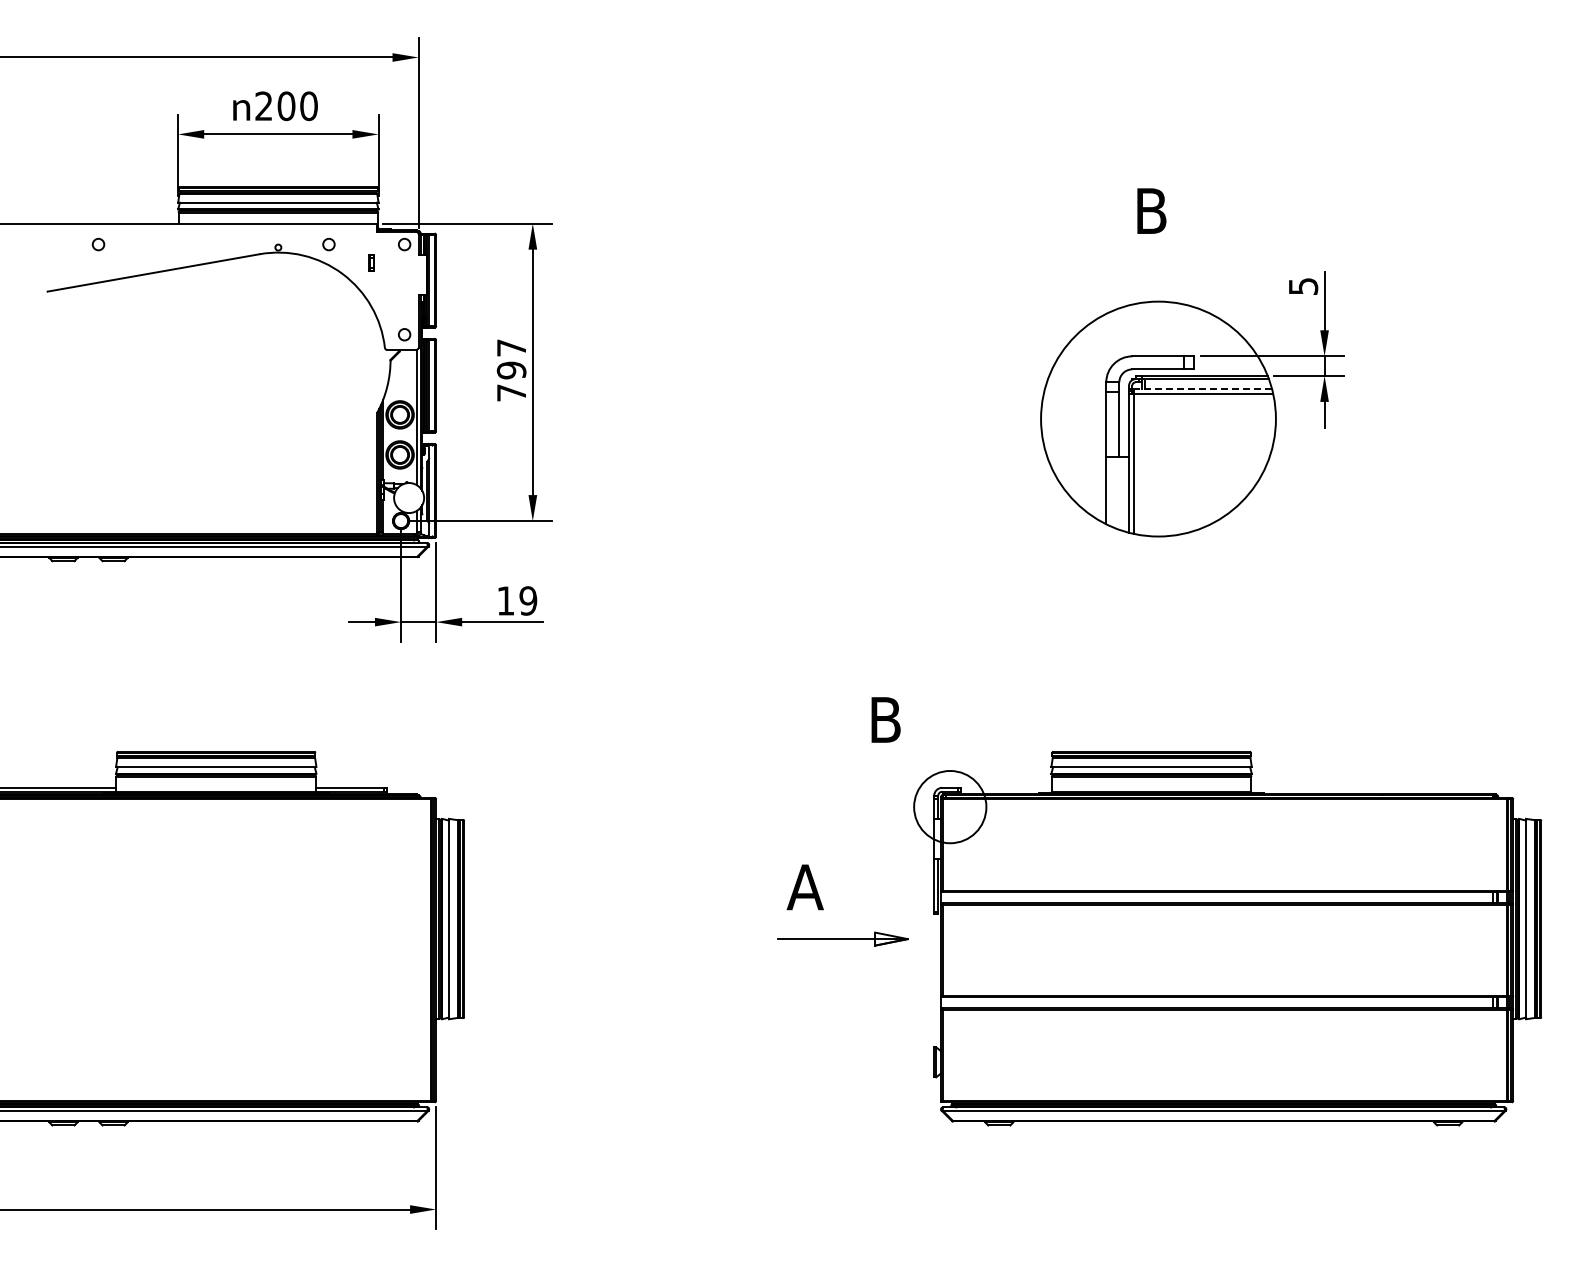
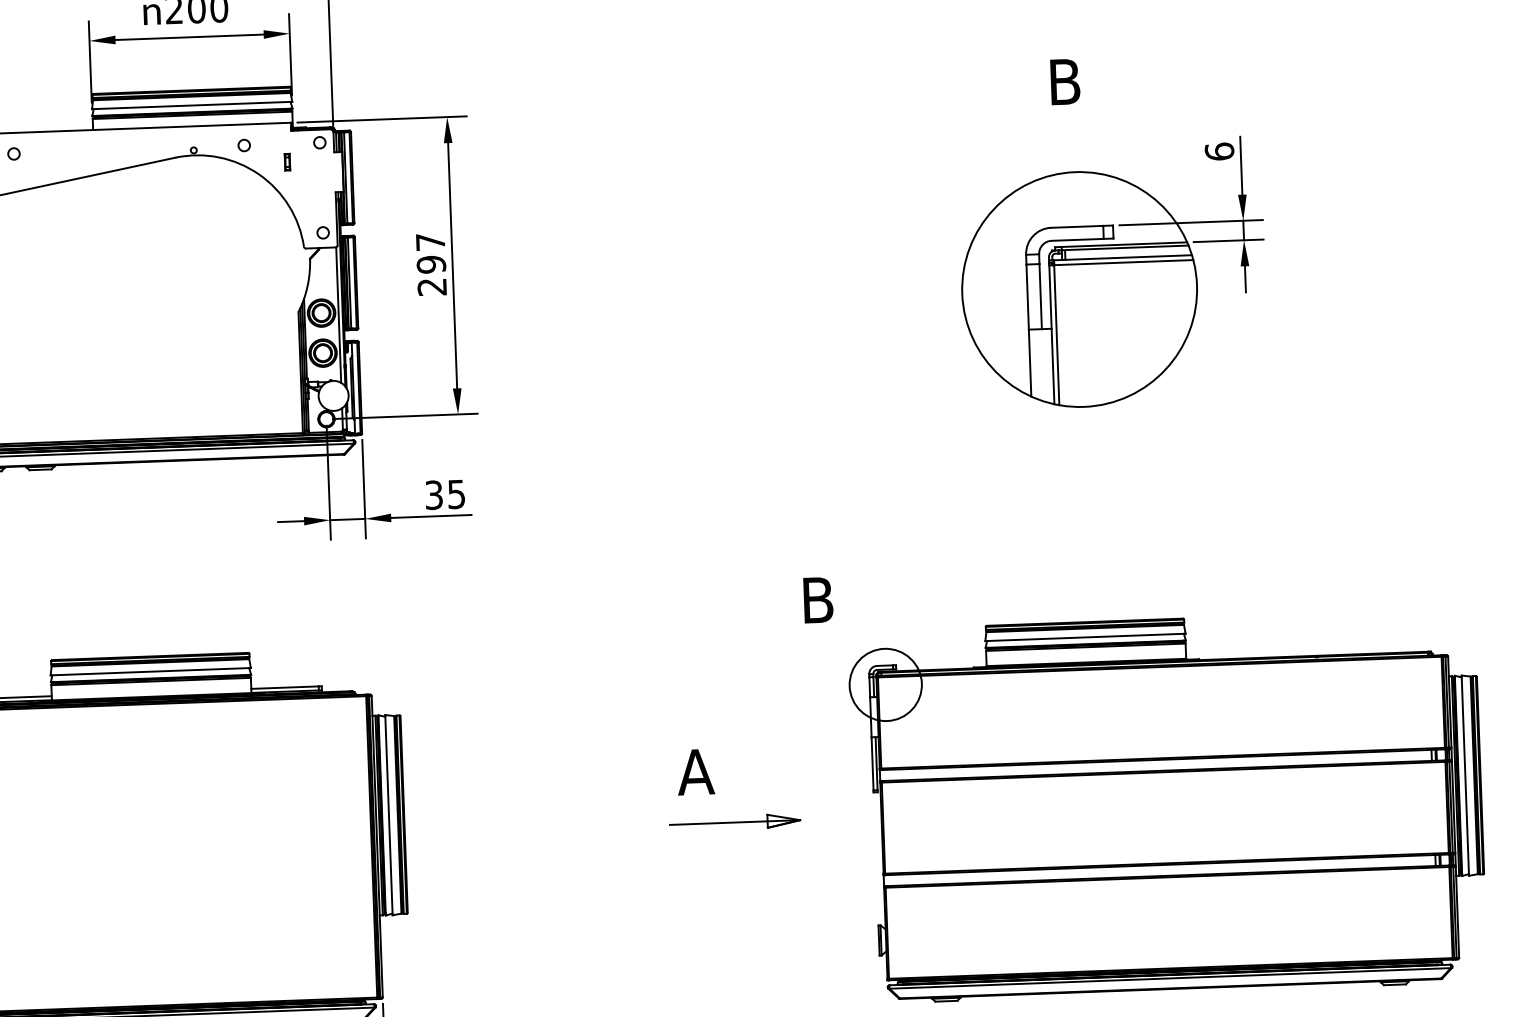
text: (1303, 286) -> (1219, 151), 5 -> 6
line: (1202, 388) -> (1122, 257), dashed -> solid
text: (510, 392) -> (431, 286), 797 -> 297
text: (517, 600) -> (445, 494), 19 -> 35
part: (823, 907) -> (714, 791), moved

